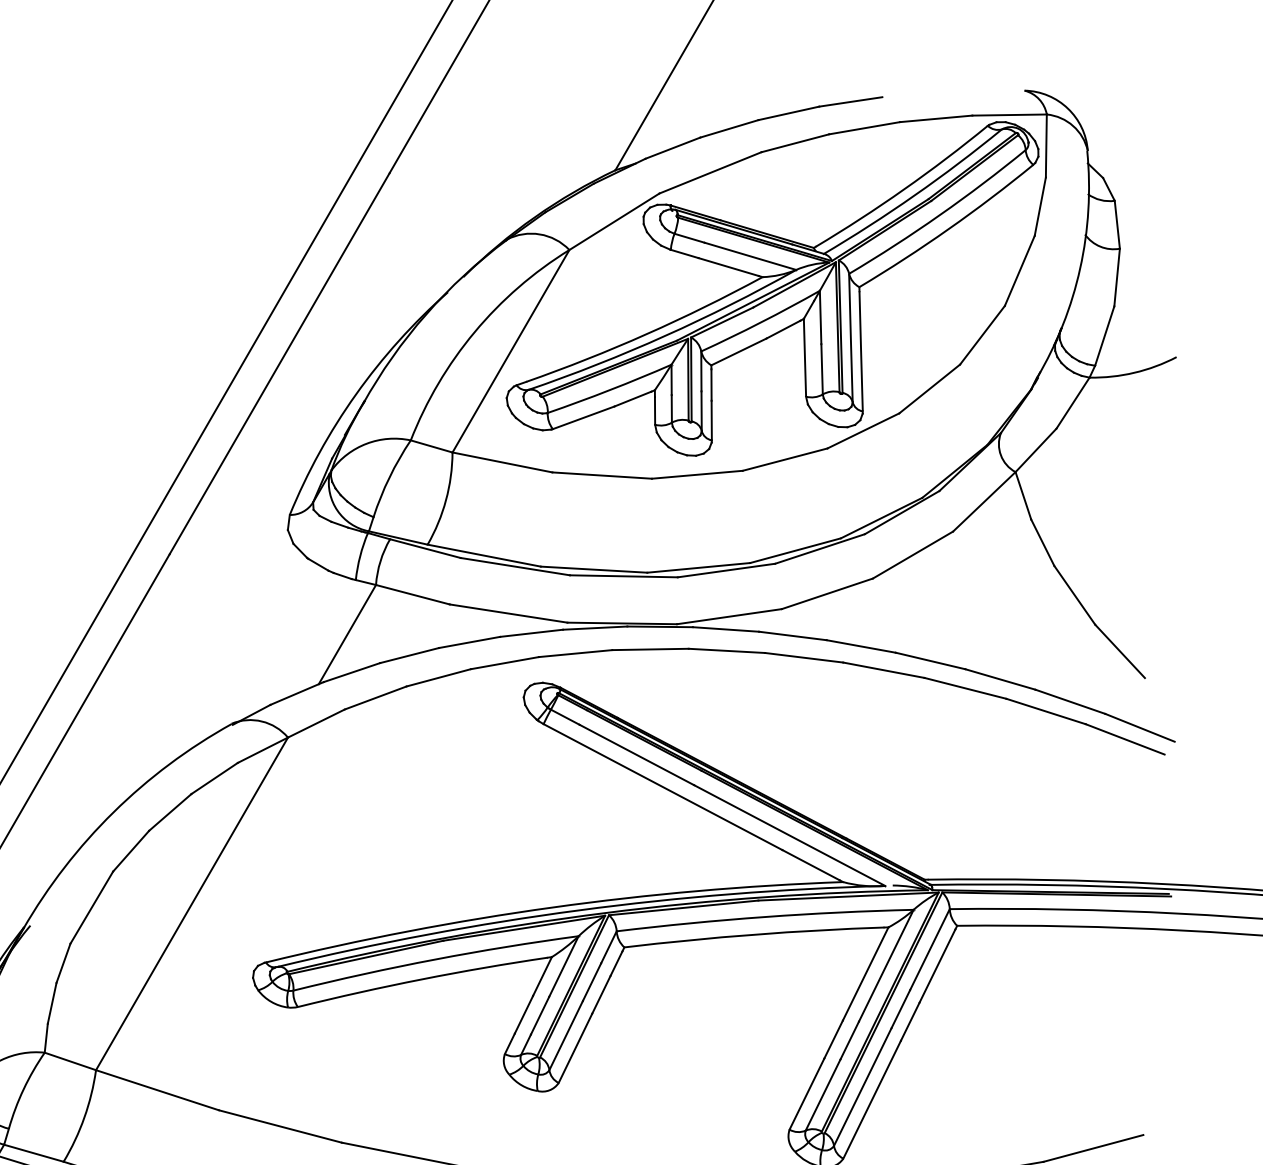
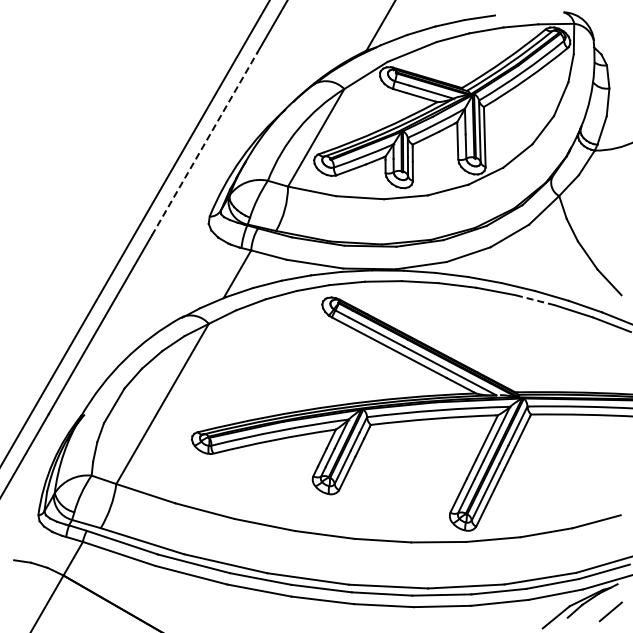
line: (279, 362) -> (204, 143), solid -> dashed
line: (964, 689) -> (534, 300), solid -> dashed

